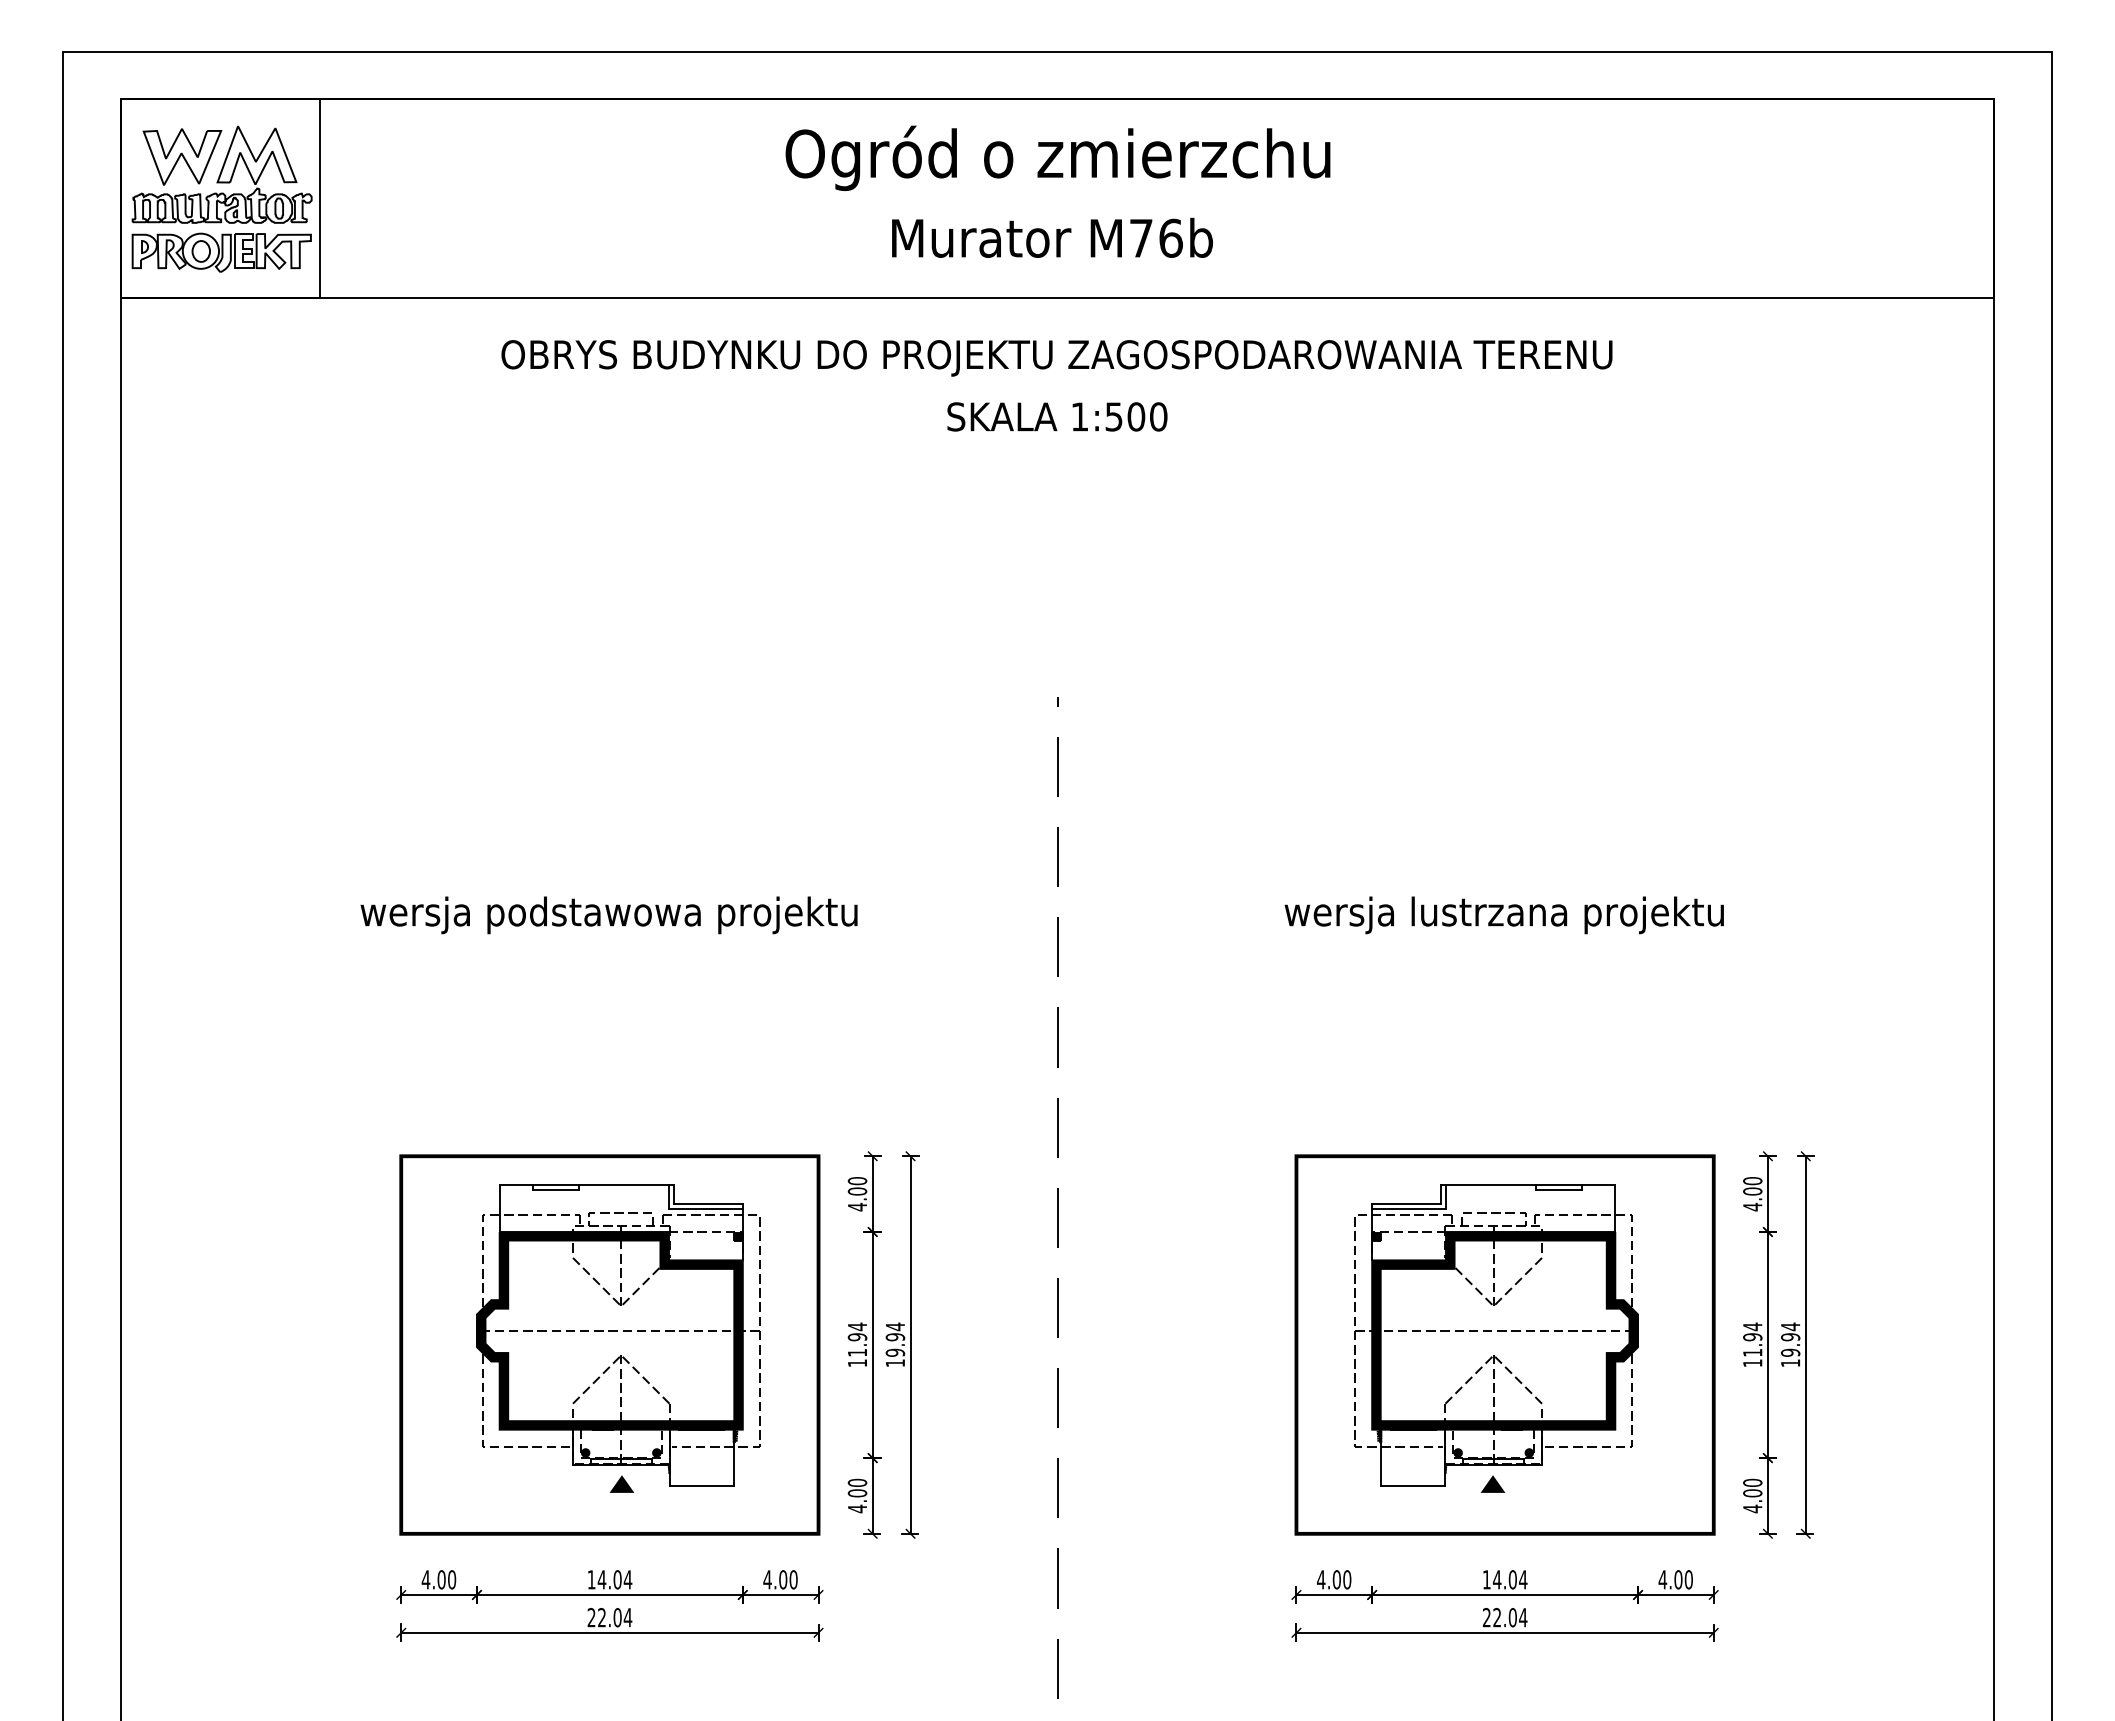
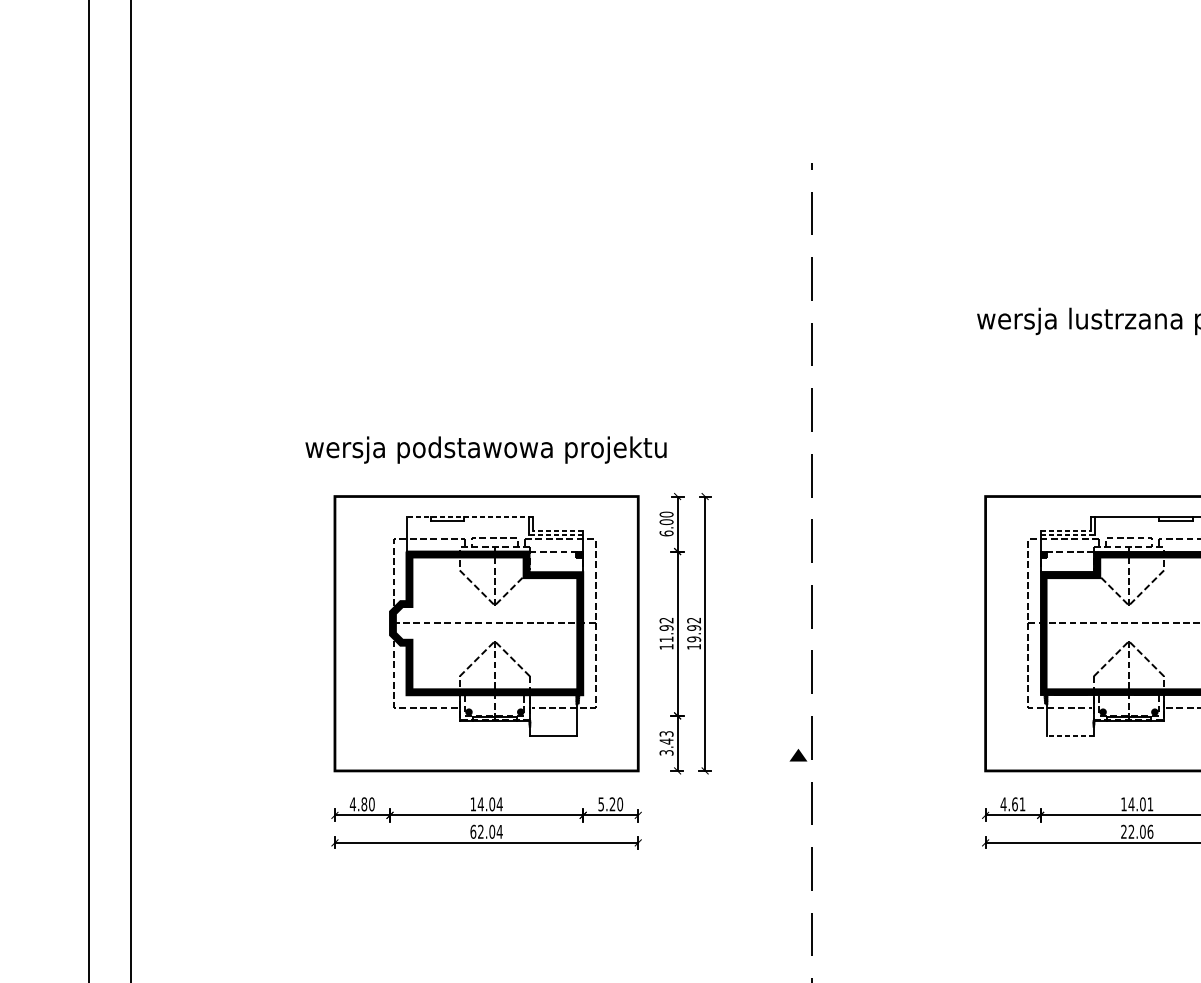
text: (608, 915) -> (485, 450), moved
line: (586, 1184) -> (469, 517), solid -> dashed
line: (708, 1203) -> (558, 530), solid -> dashed
line: (1406, 1203) -> (1065, 530), solid -> dashed
text: (857, 1206) -> (666, 533), 4.00 -> 6.00
line: (705, 1209) -> (556, 535), solid -> dashed
line: (1409, 1209) -> (1067, 535), solid -> dashed
text: (856, 1326) -> (665, 620), 11.94 -> 11.92
text: (894, 1326) -> (693, 620), 19.94 -> 19.92
part: (621, 1483) -> (798, 754), moved
fill: (1492, 1483) -> (1128, 734), removed
line: (1413, 1485) -> (1070, 735), solid -> dashed
text: (857, 1495) -> (666, 743), 4.00 -> 3.43
text: (441, 1579) -> (364, 804), 4.00 -> 4.80
text: (775, 1579) -> (606, 804), 4.00 -> 5.20
text: (1342, 1579) -> (1019, 804), 4.00 -> 4.61
text: (1523, 1579) -> (1150, 804), 14.04 -> 14.01
text: (591, 1617) -> (473, 831), 22.04 -> 62.04
text: (1523, 1617) -> (1150, 831), 22.04 -> 22.06

